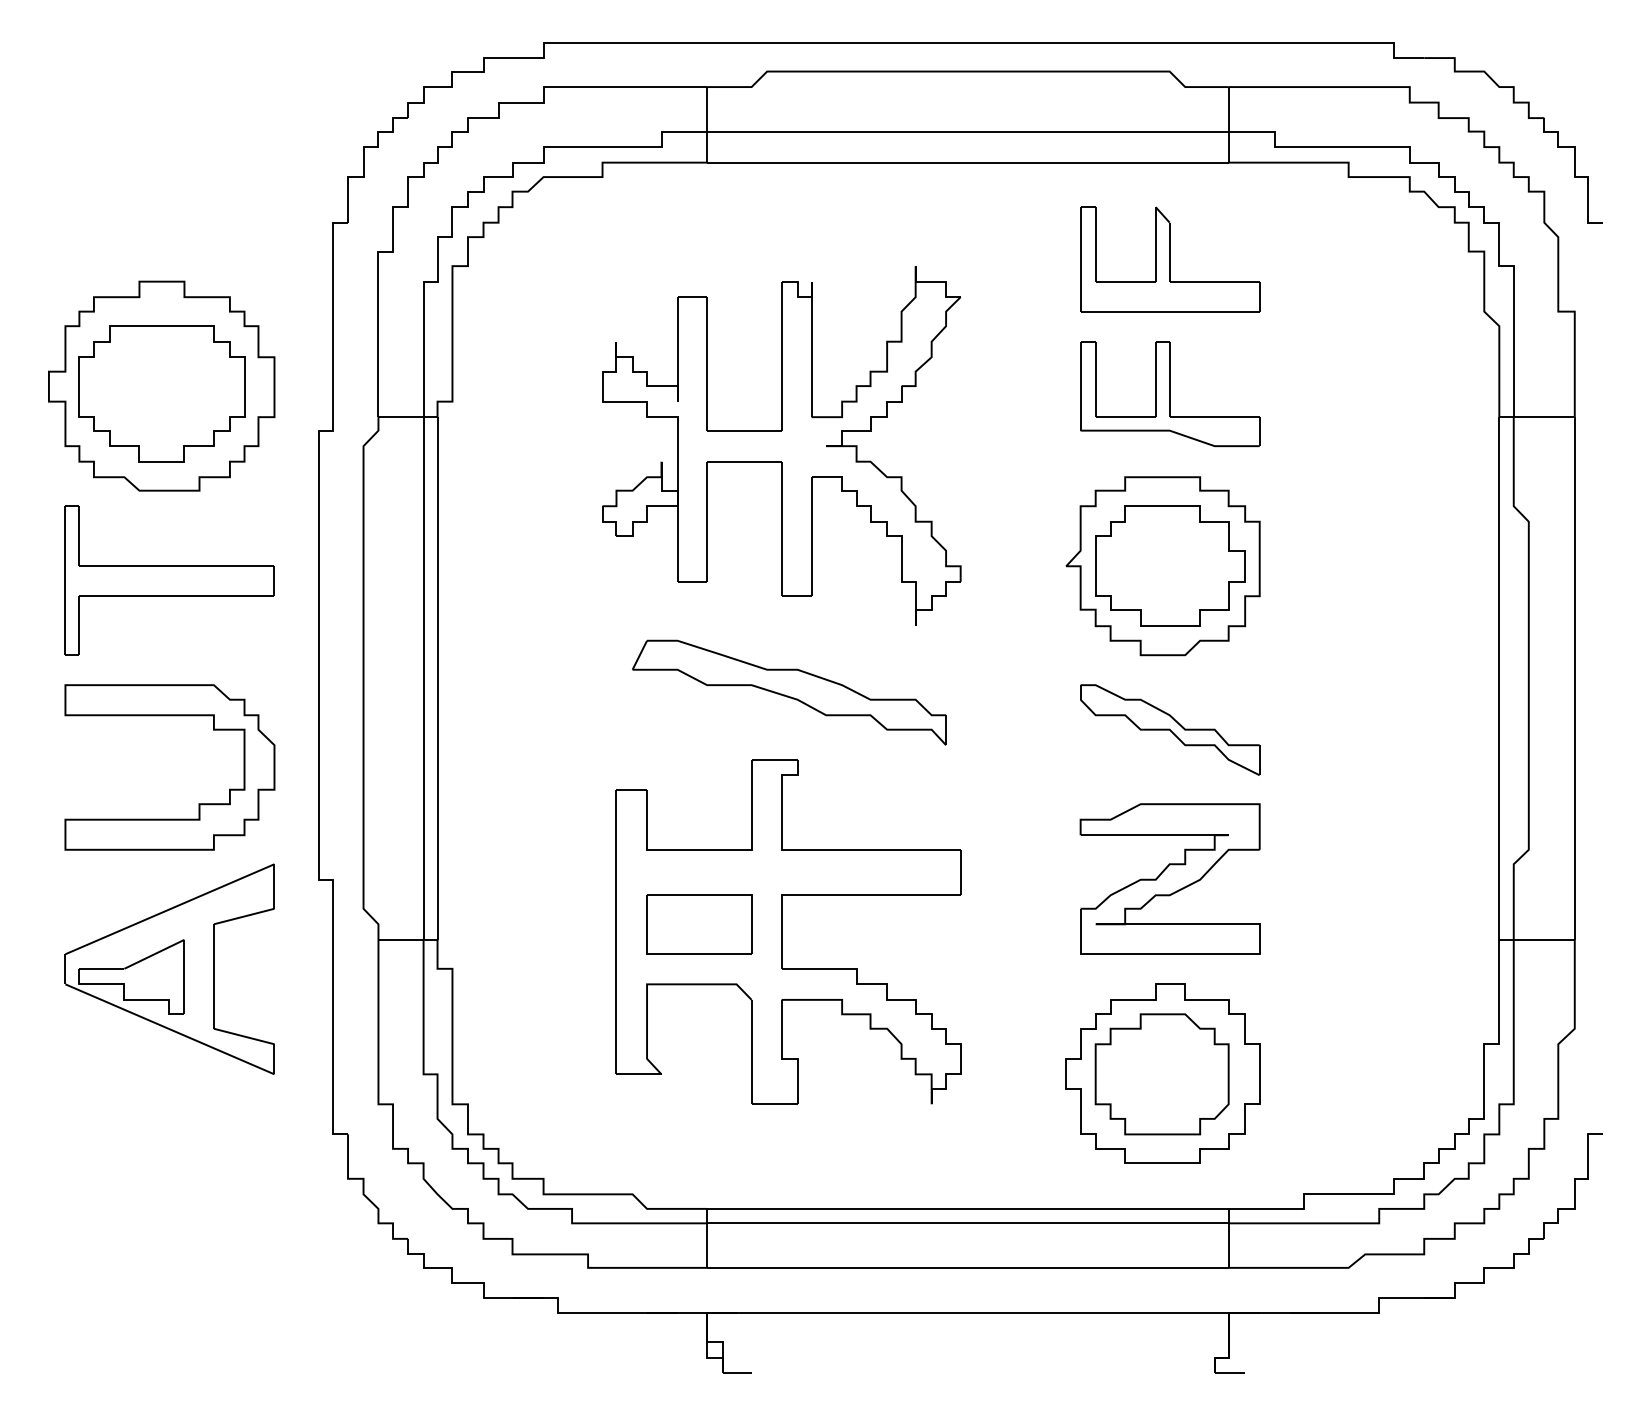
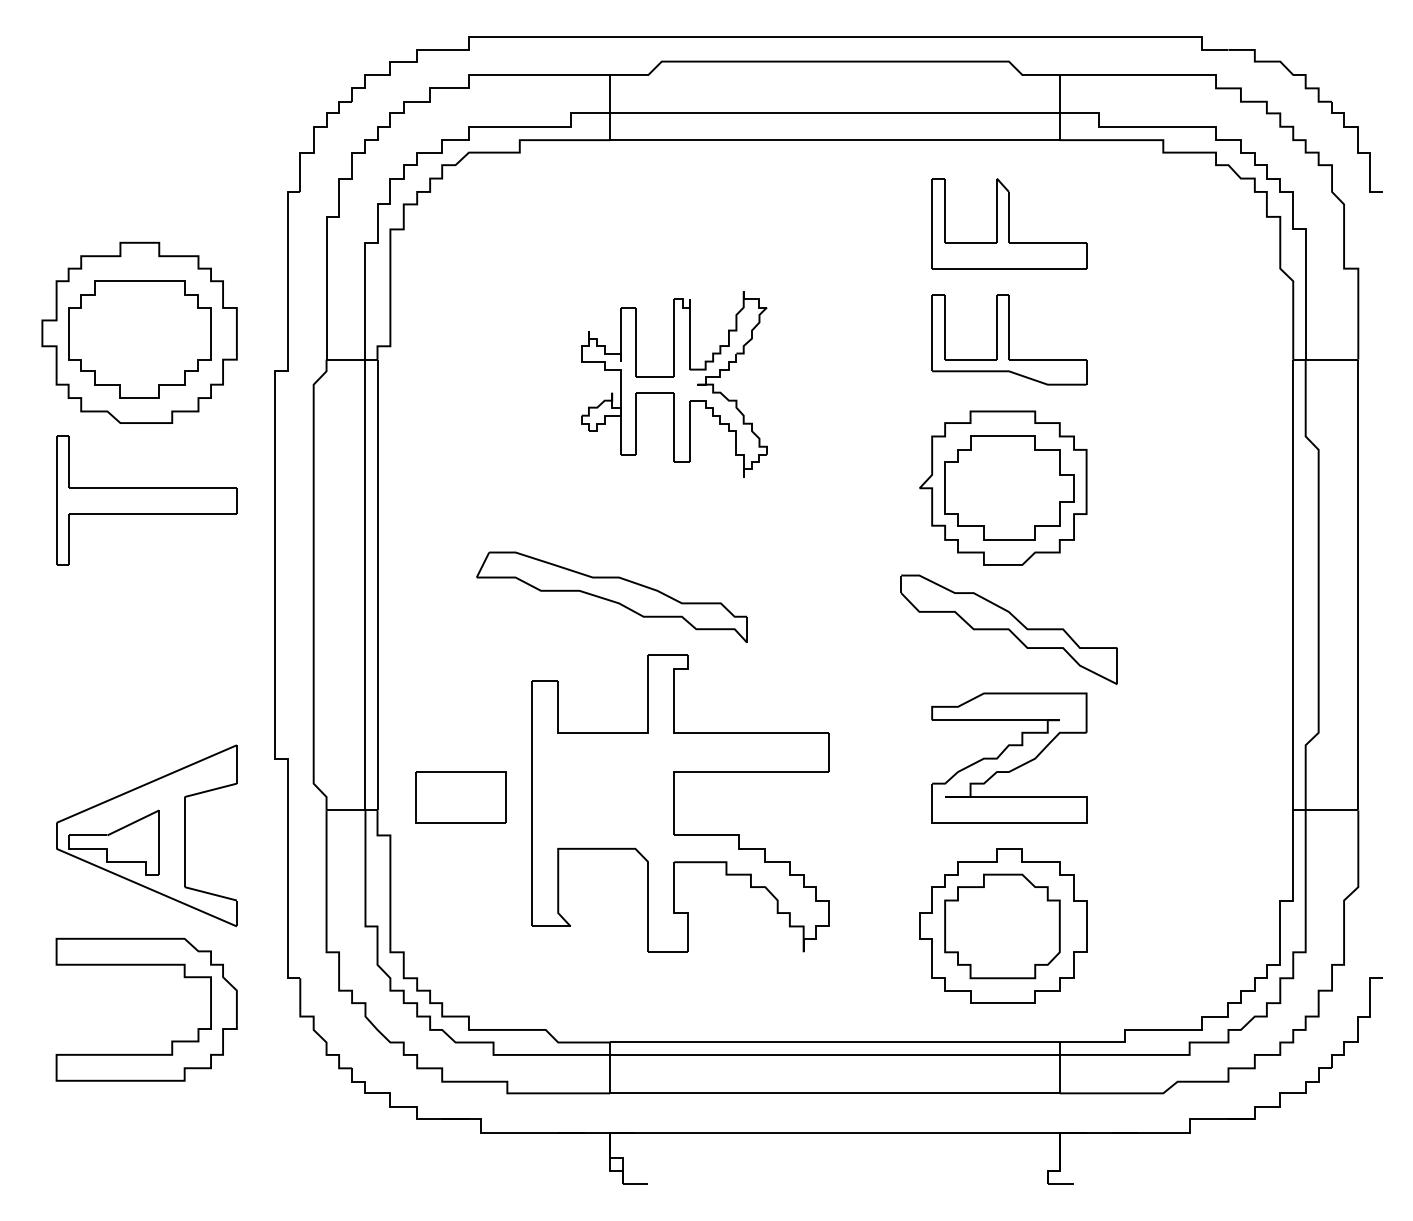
part: (781, 445) -> (674, 384), size x0.6
part: (788, 691) -> (611, 596), moved
part: (1170, 728) -> (1009, 628), size x1.4
part: (198, 803) -> (171, 1040), moved
part: (698, 924) -> (460, 797), moved

